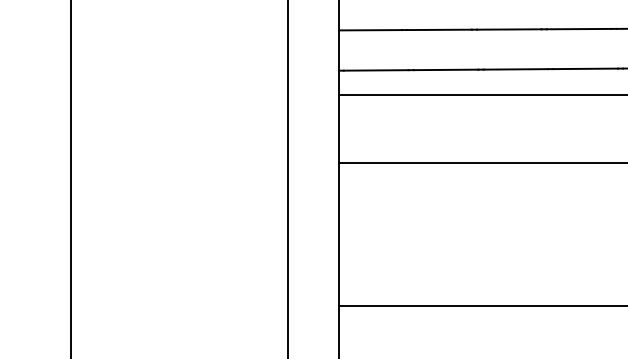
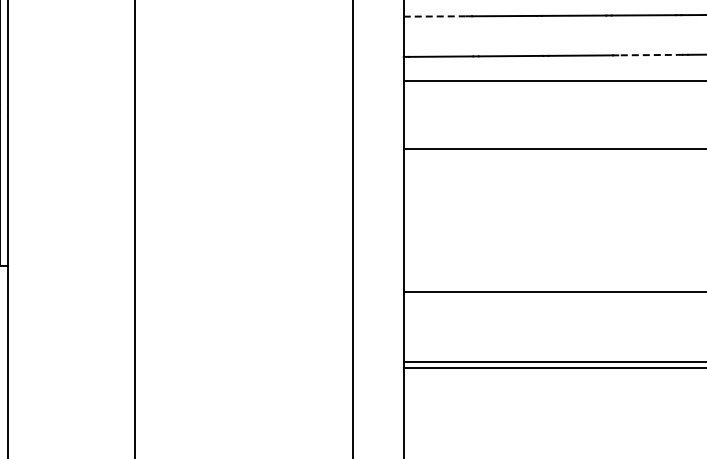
line: (370, 30) -> (435, 16), solid -> dashed
line: (585, 69) -> (650, 55), solid -> dashed

